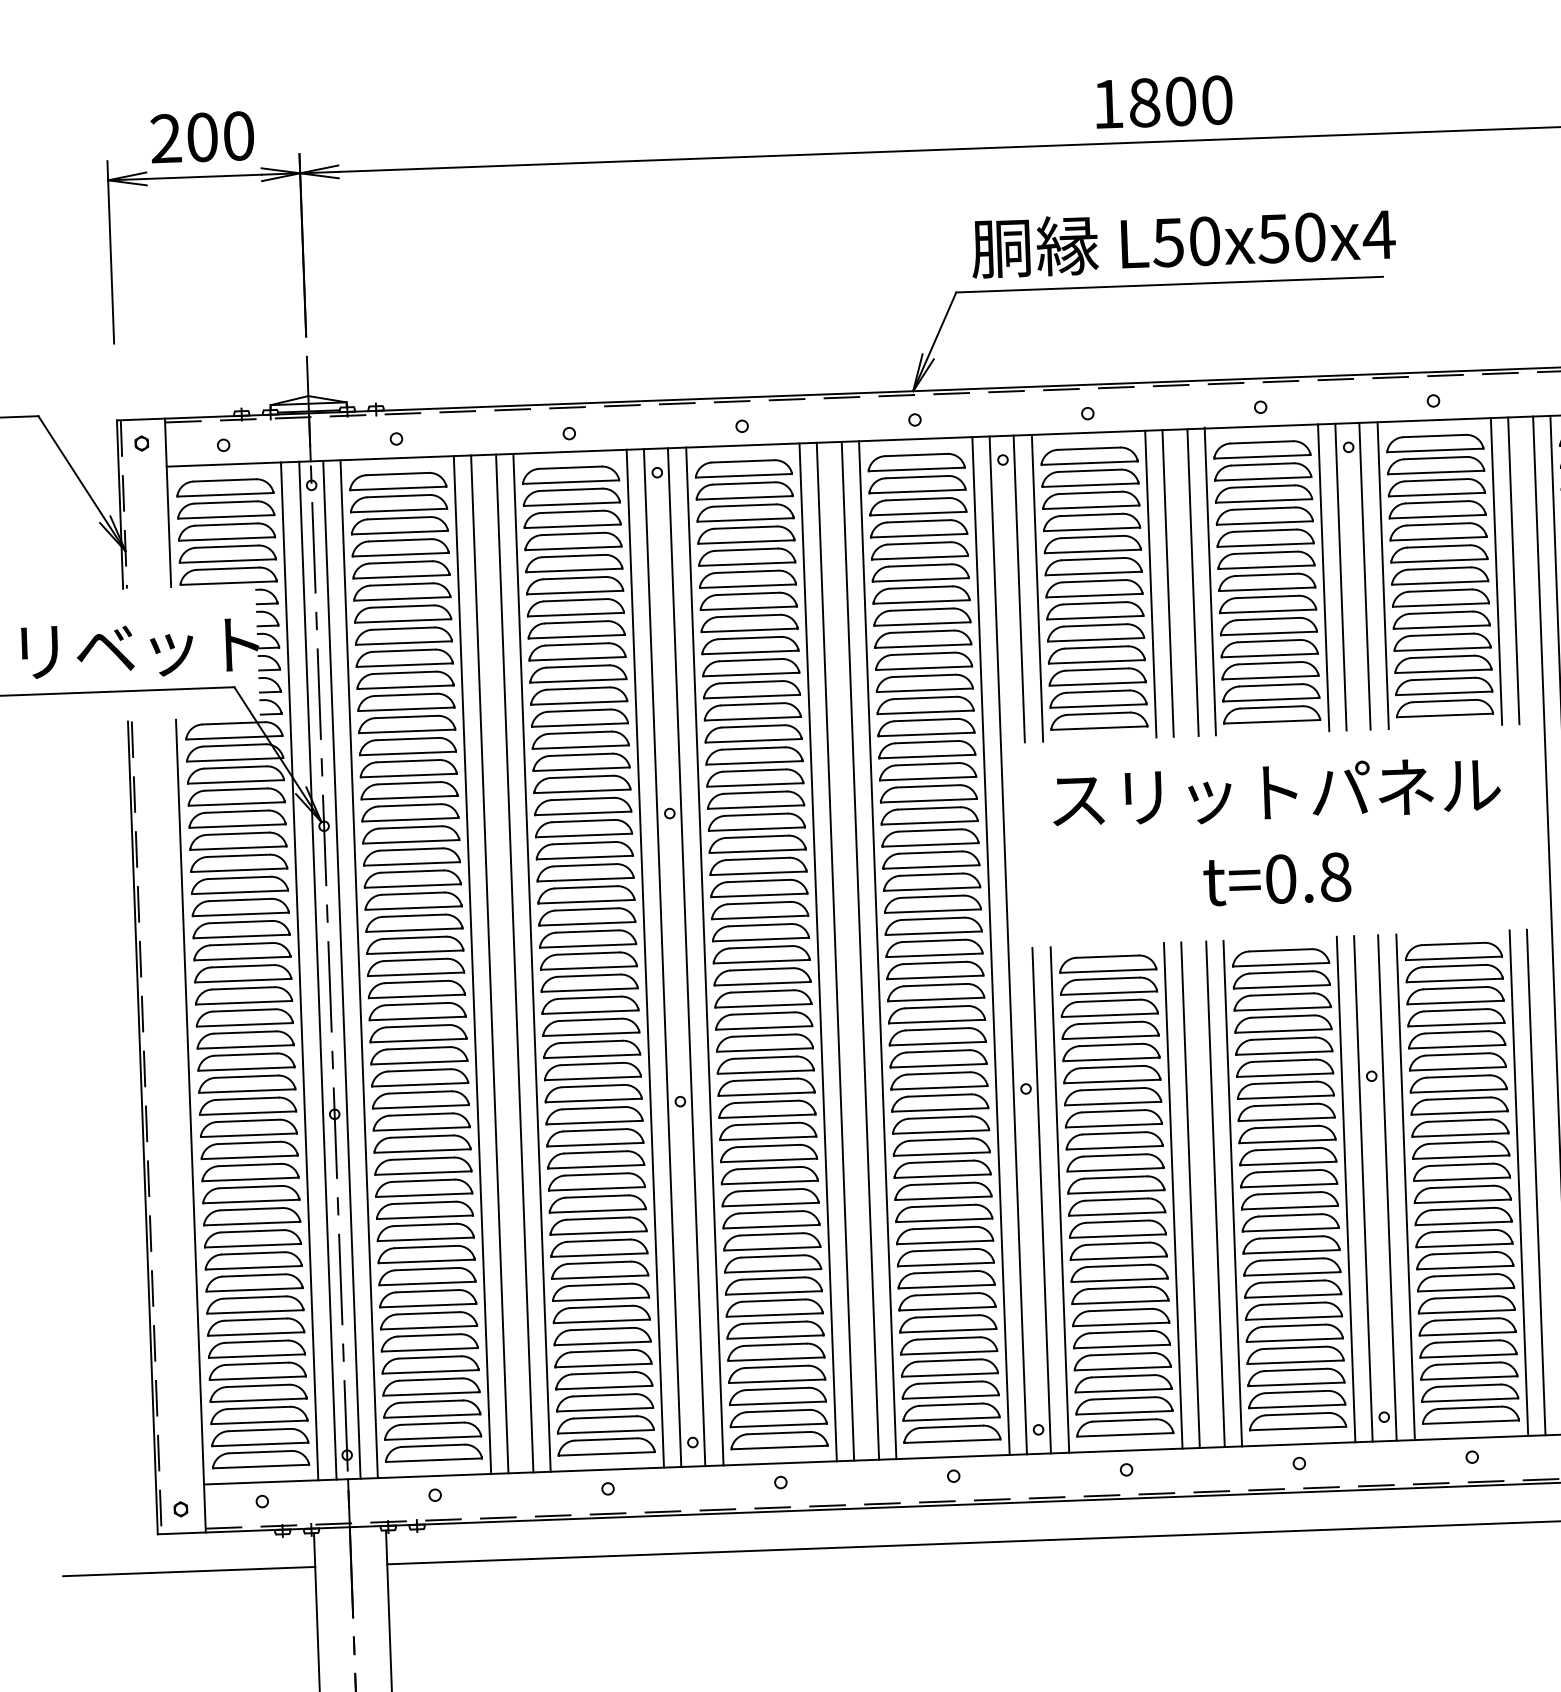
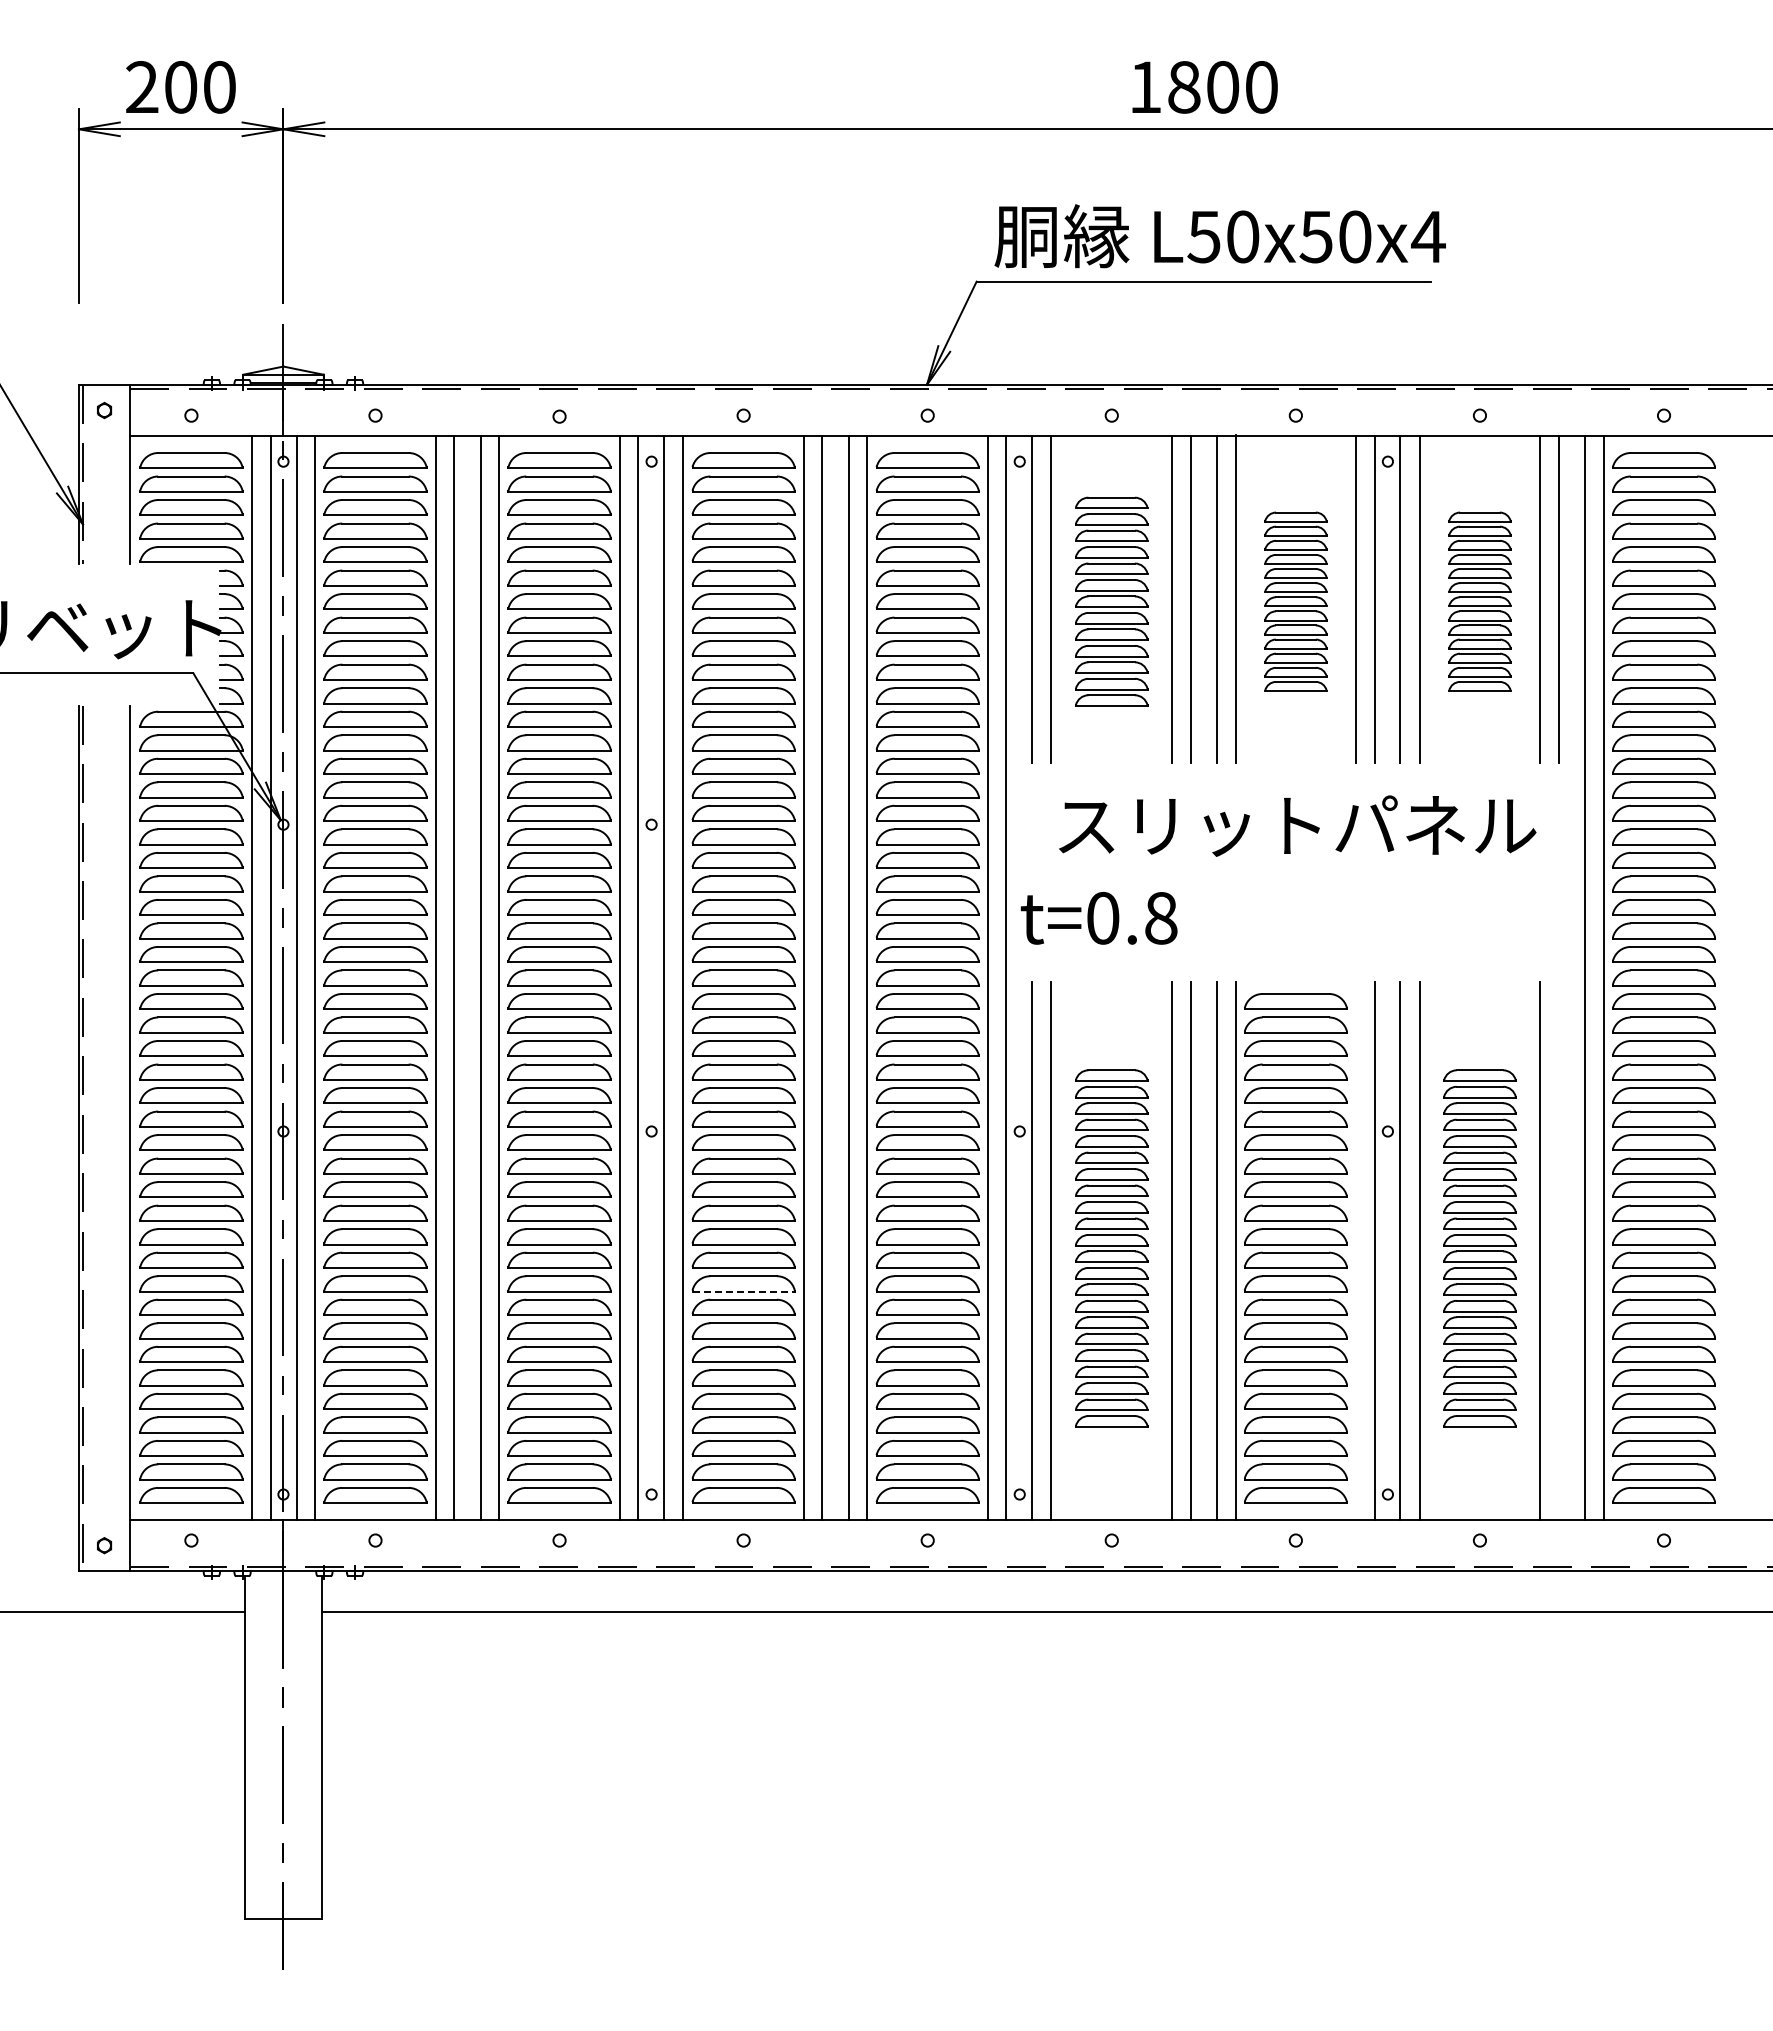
part: (1439, 575) -> (1479, 601), size x0.6
part: (1266, 581) -> (1295, 601), size x0.6
part: (1093, 588) -> (1111, 601), size x0.7
text: (1276, 879) -> (1098, 918), moved
part: (1461, 1182) -> (1479, 1248), size x0.7
line: (1536, 1182) -> (1558, 1250), removed
line: (1346, 1189) -> (1356, 1250), removed
part: (1116, 1195) -> (1111, 1248), size x0.7
line: (773, 1248) -> (744, 1291), solid -> dashed

